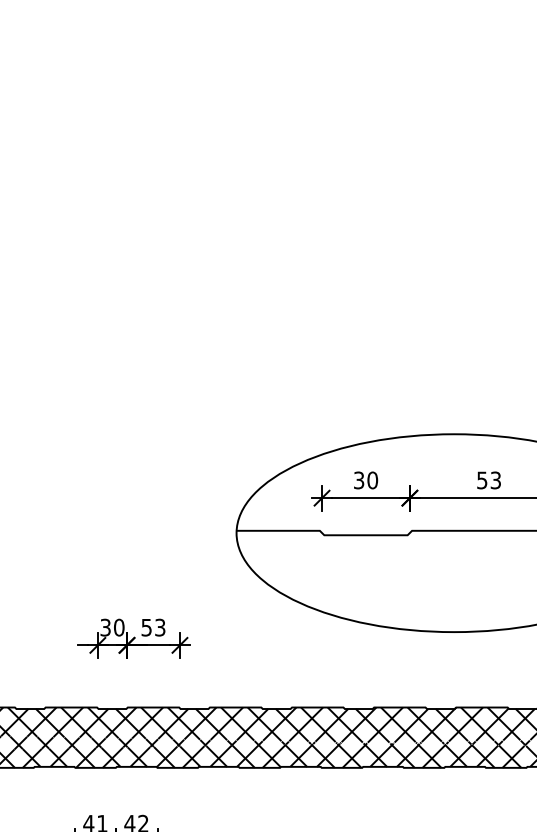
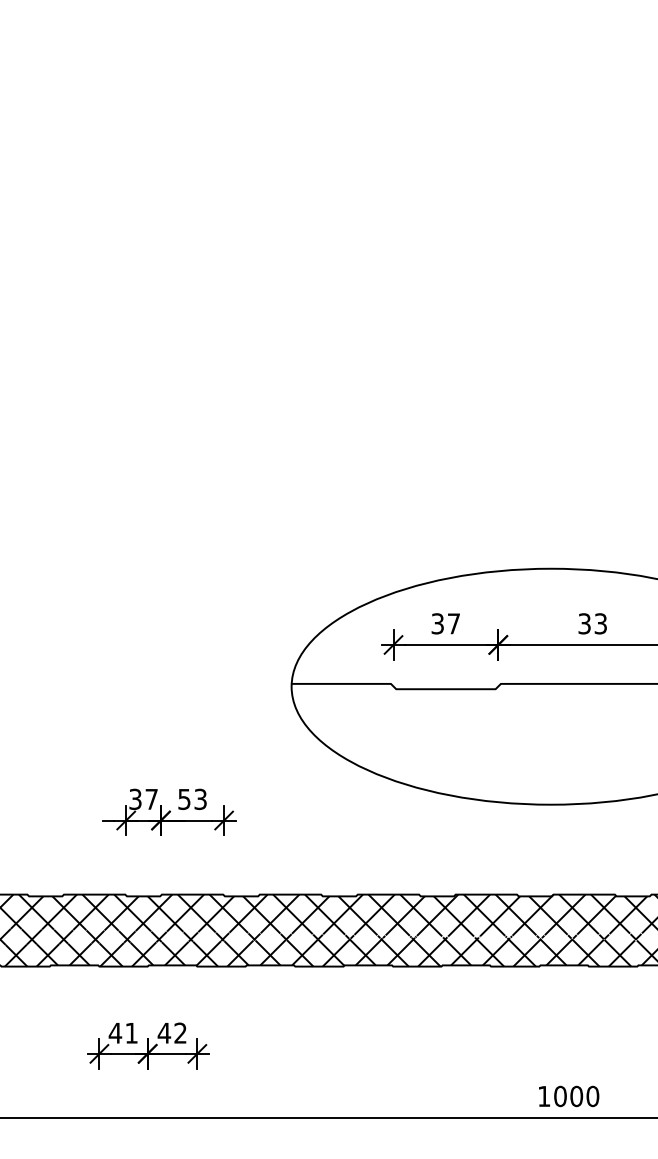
text: (372, 480) -> (453, 623), 30 -> 37
text: (482, 480) -> (584, 623), 53 -> 33
text: (119, 626) -> (151, 798), 30 -> 37

